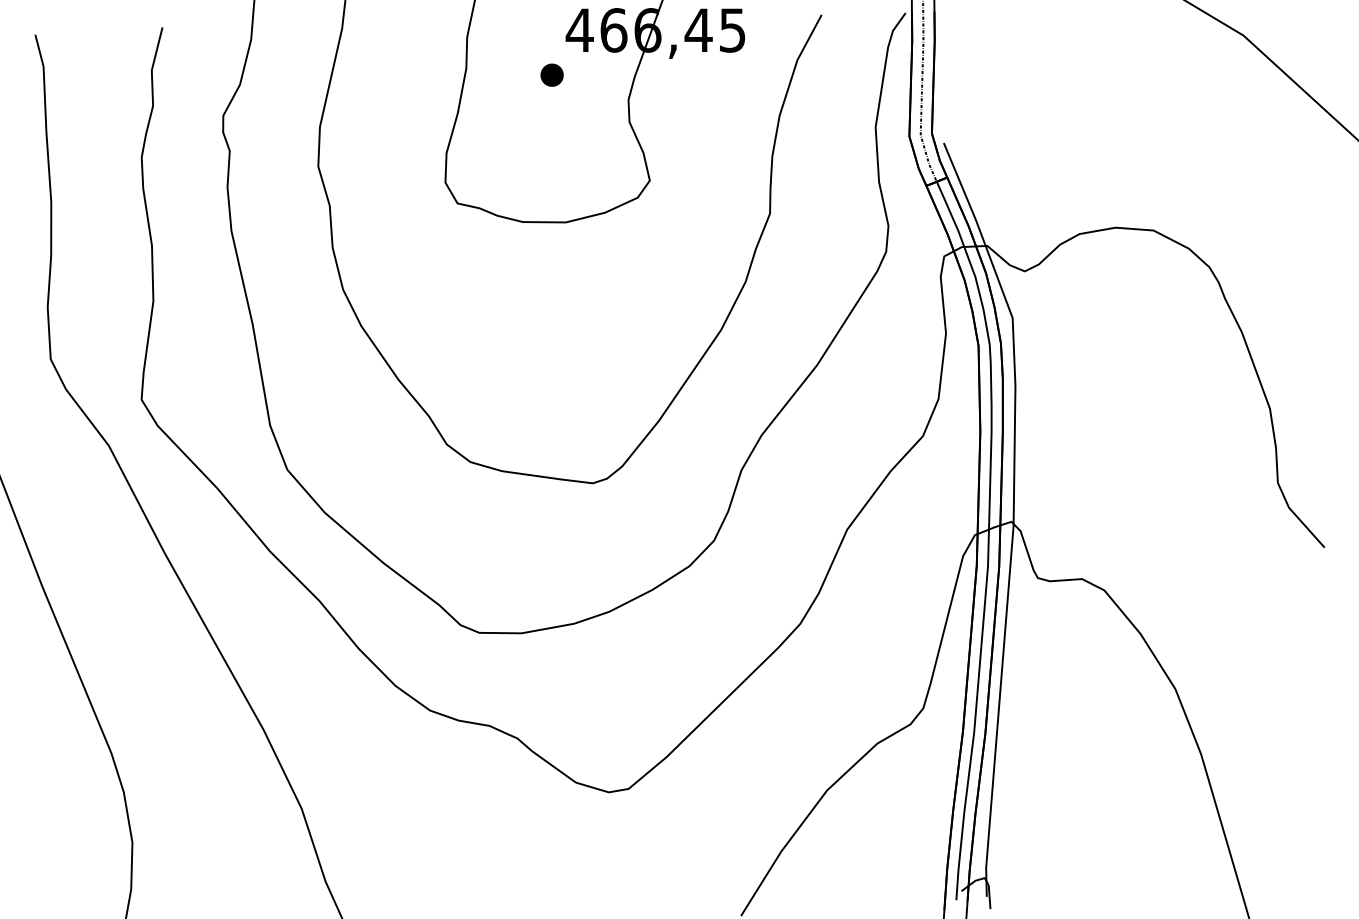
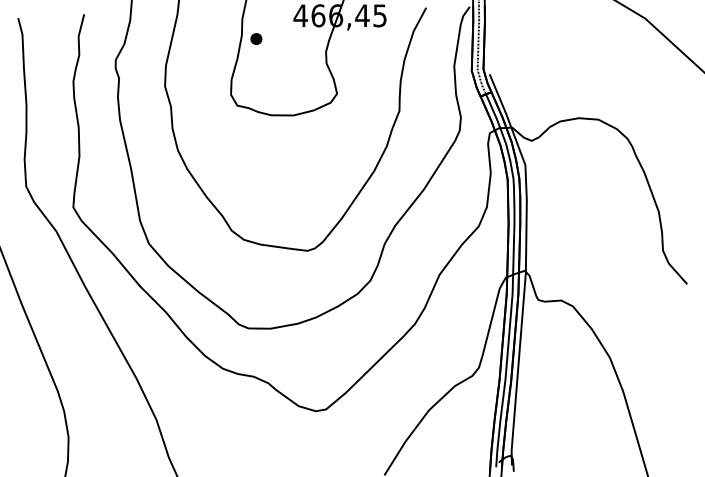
part: (552, 74) -> (256, 38), moved

